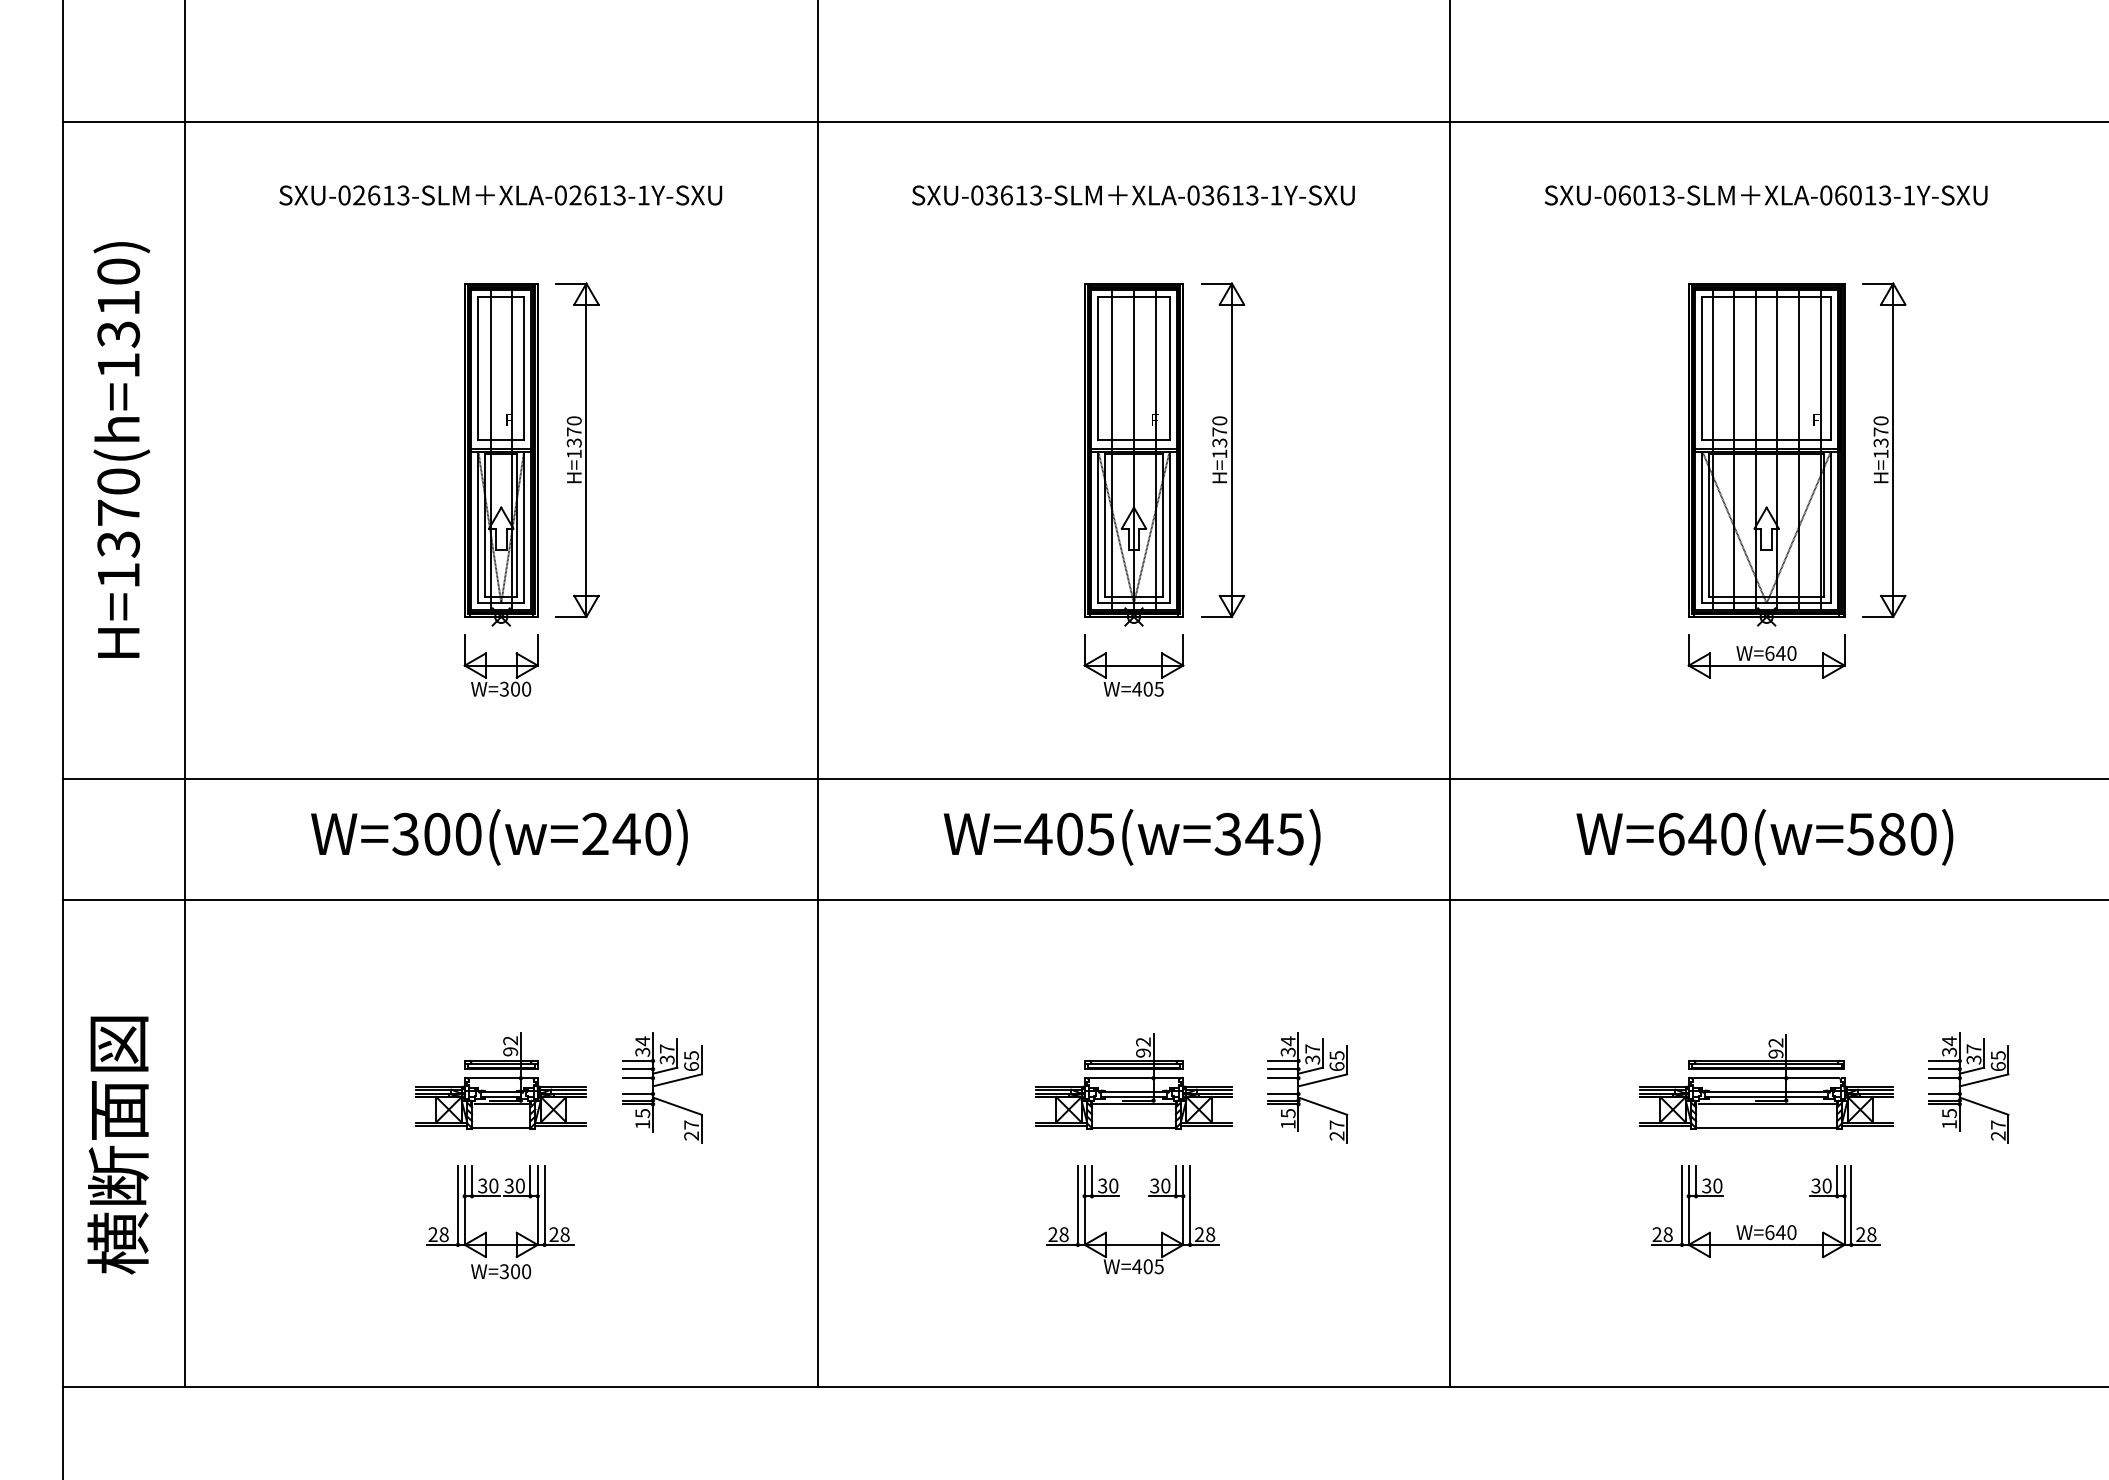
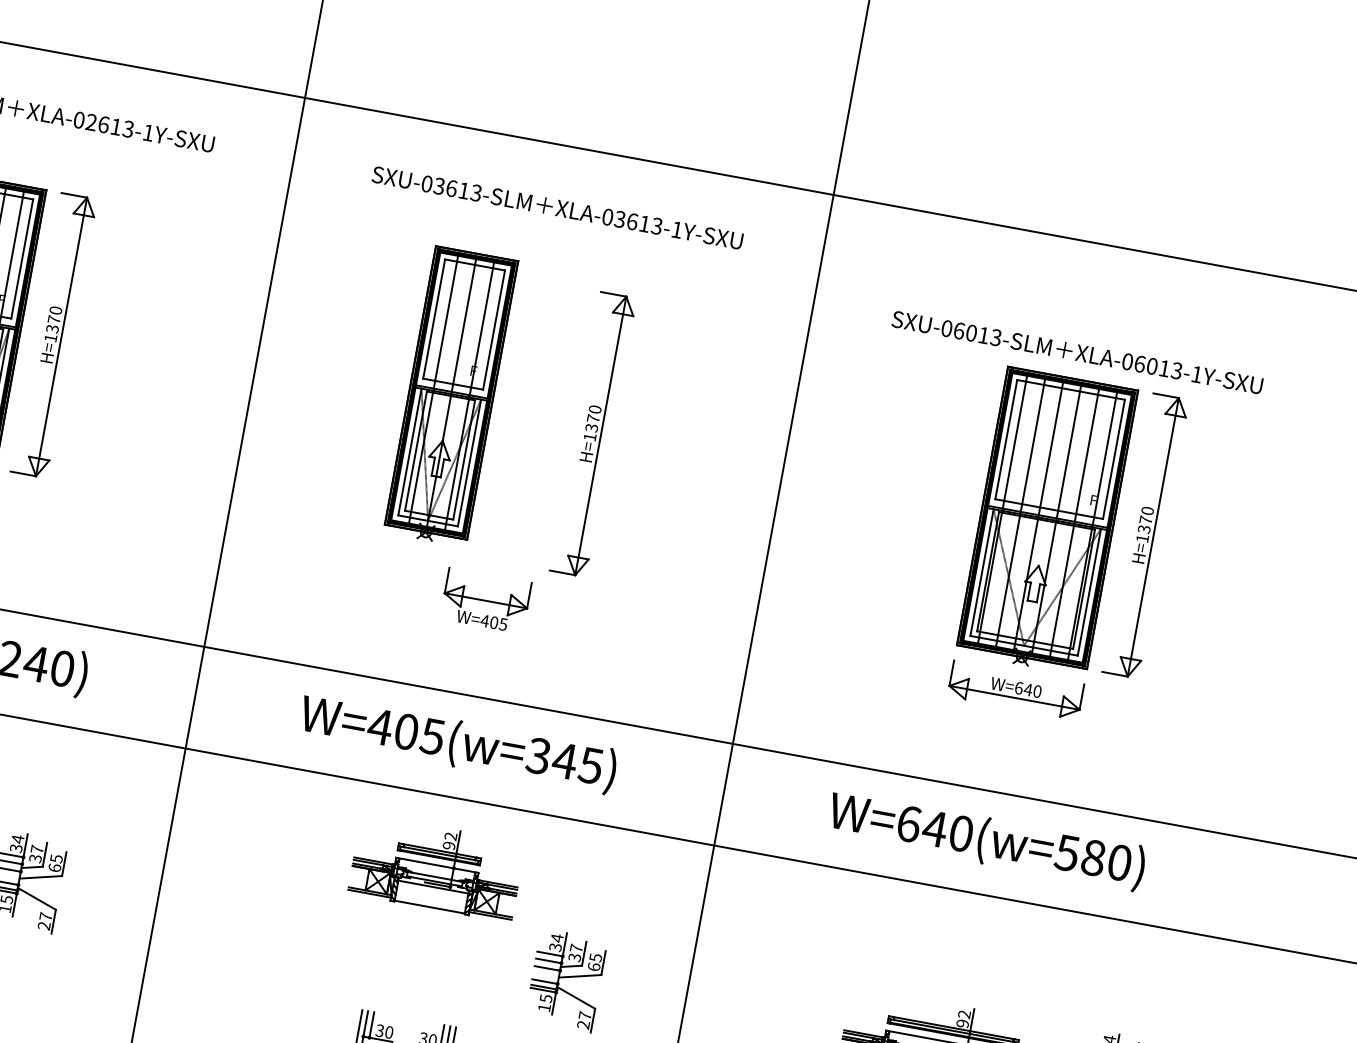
text: (1765, 195) -> (1076, 352), moved
part: (1133, 454) -> (450, 396), moved
part: (1133, 1081) -> (436, 868), moved

